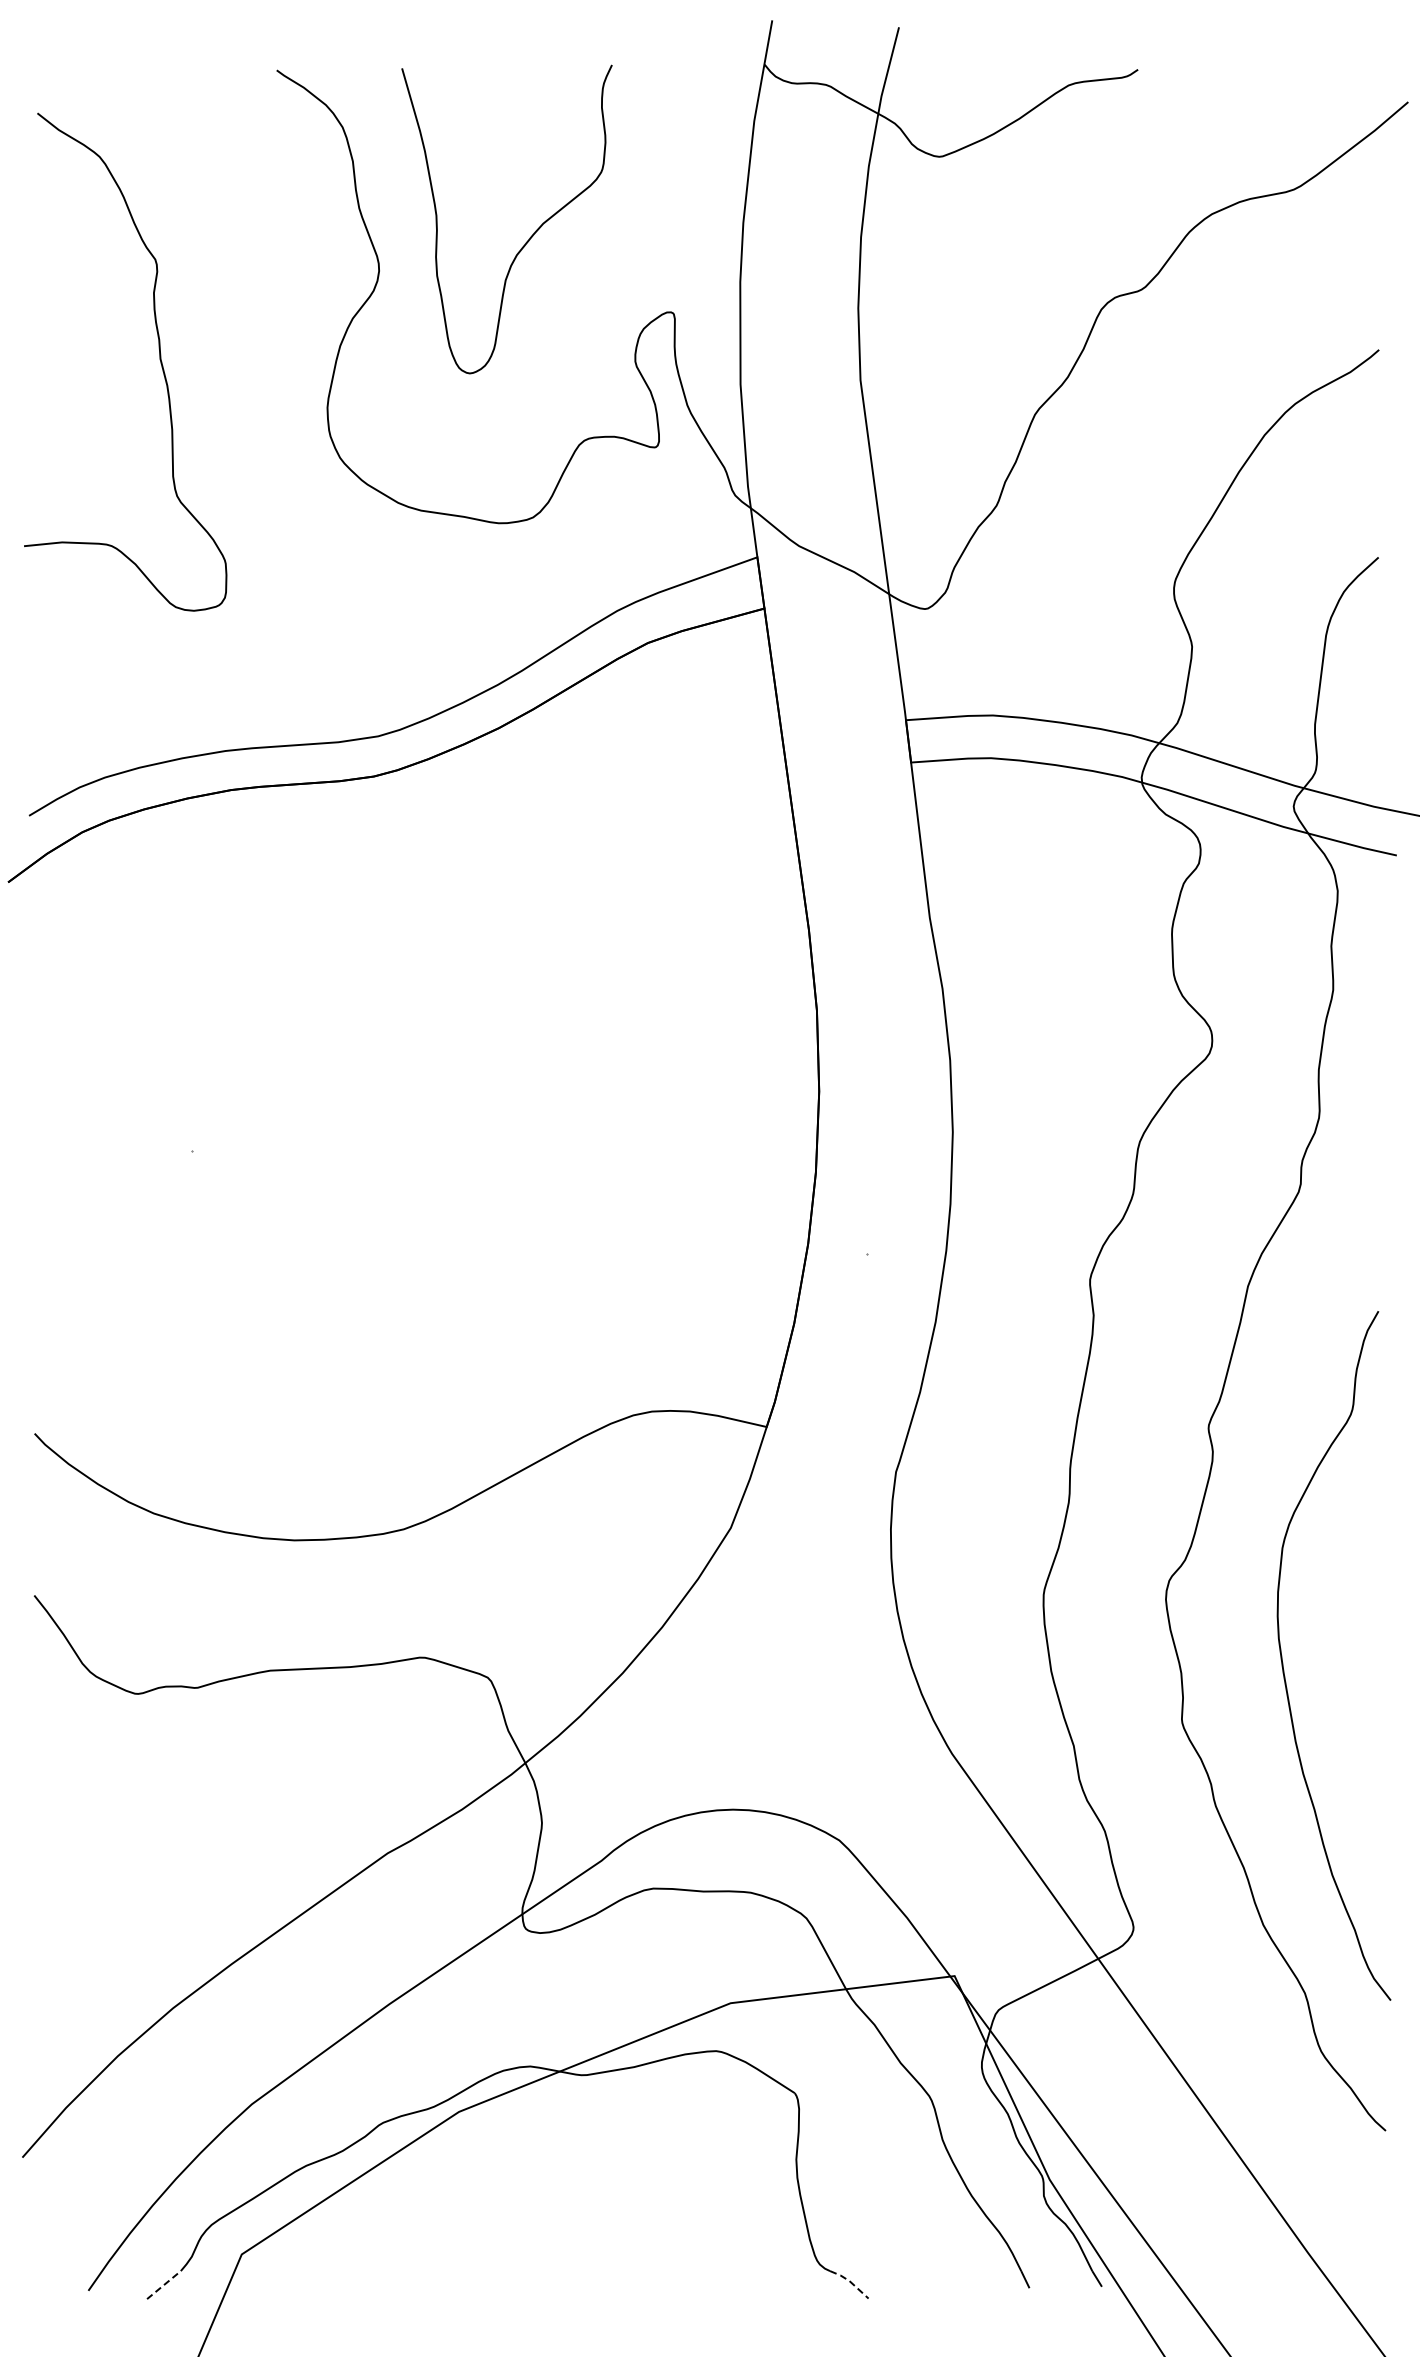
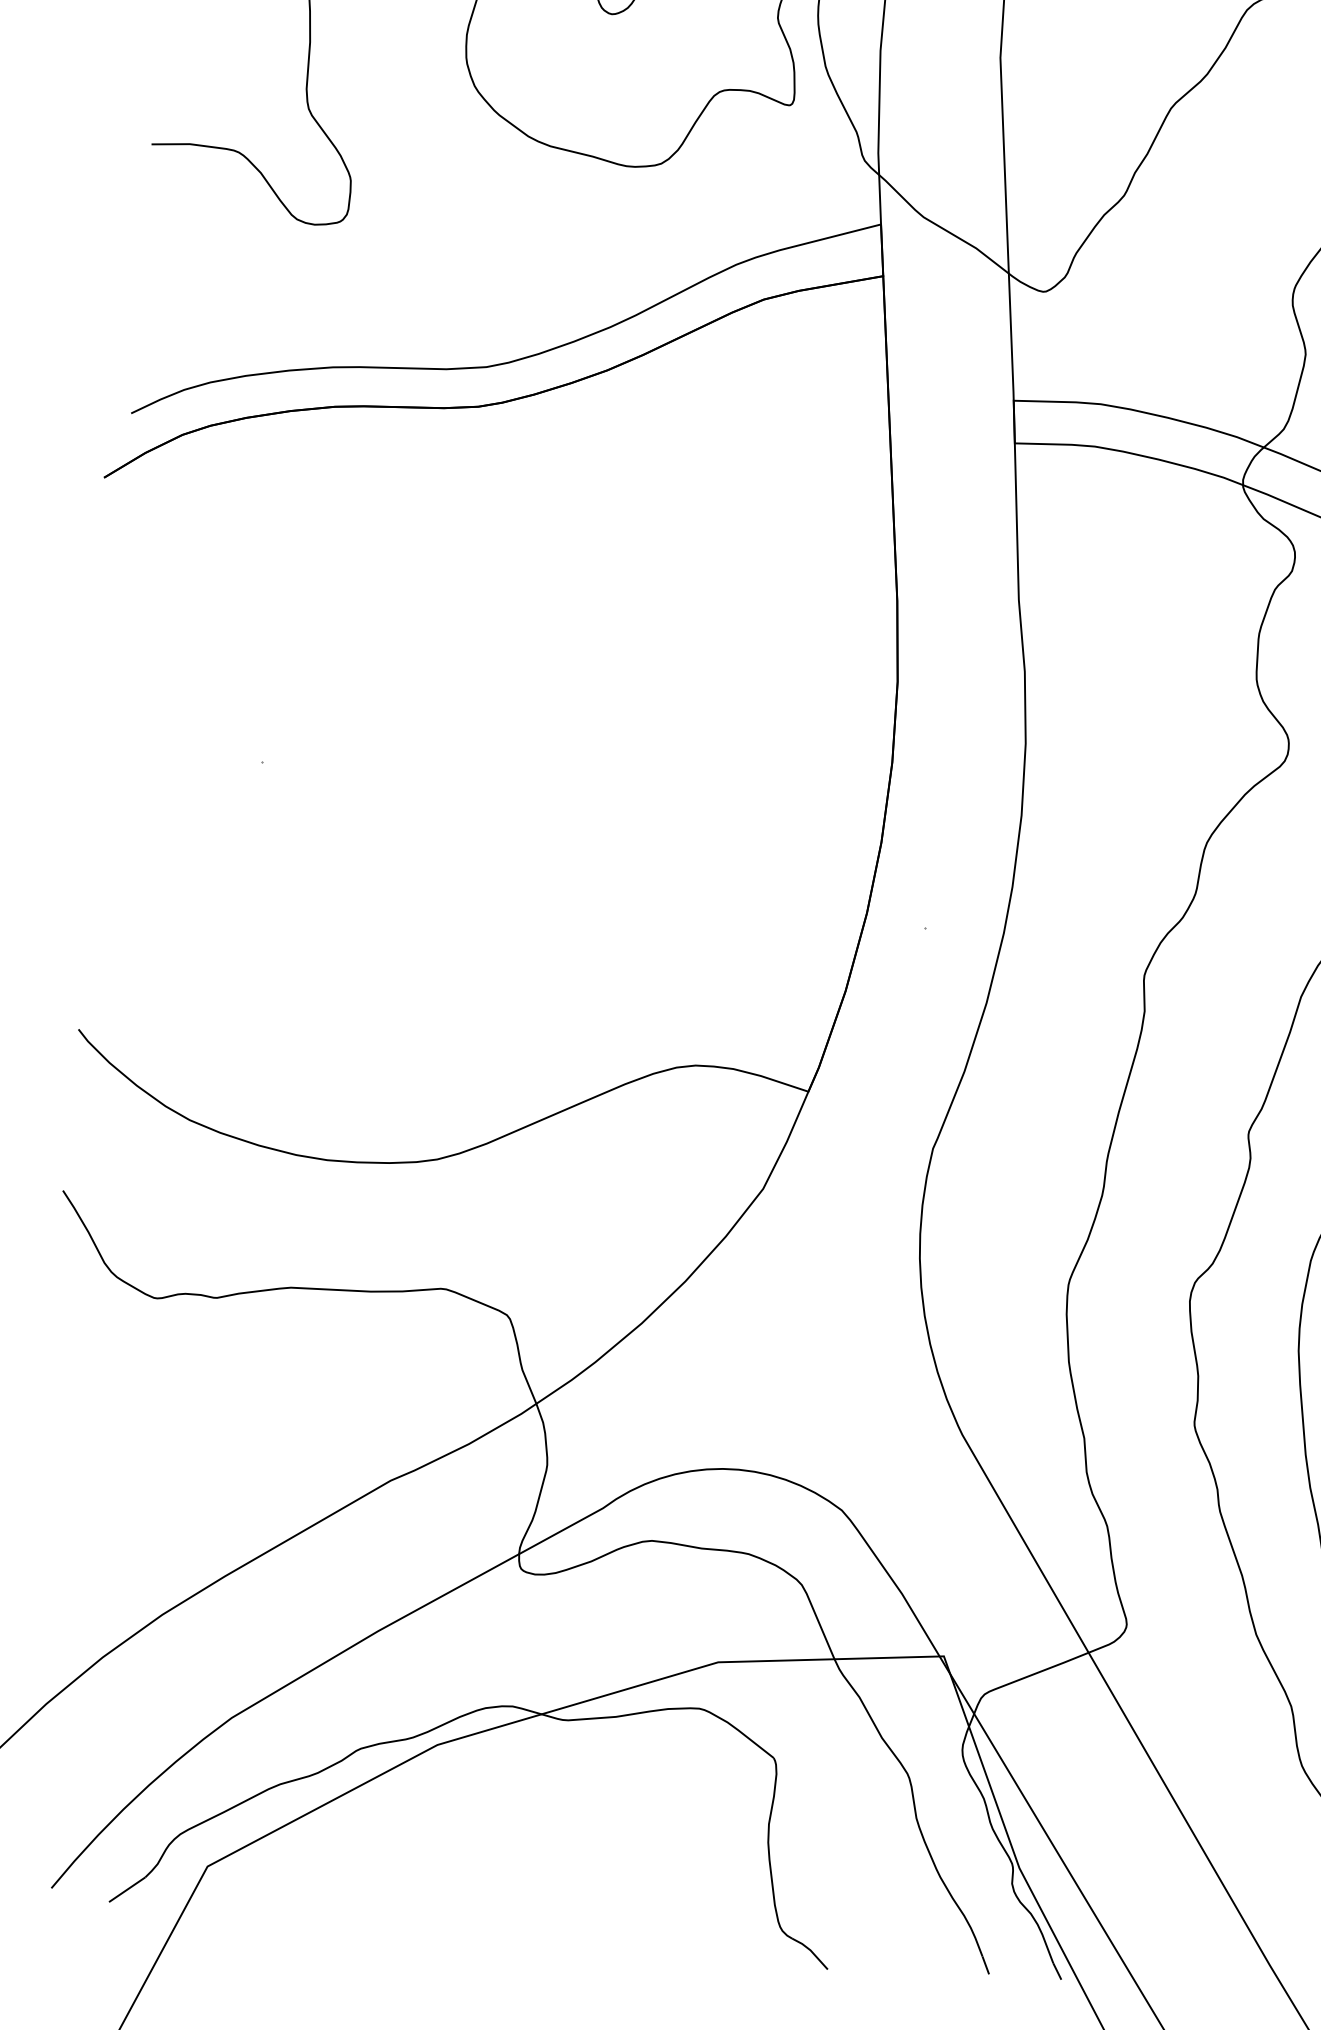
line: (850, 2281) -> (811, 1950), dashed -> solid
line: (163, 2285) -> (126, 1890), dashed -> solid

